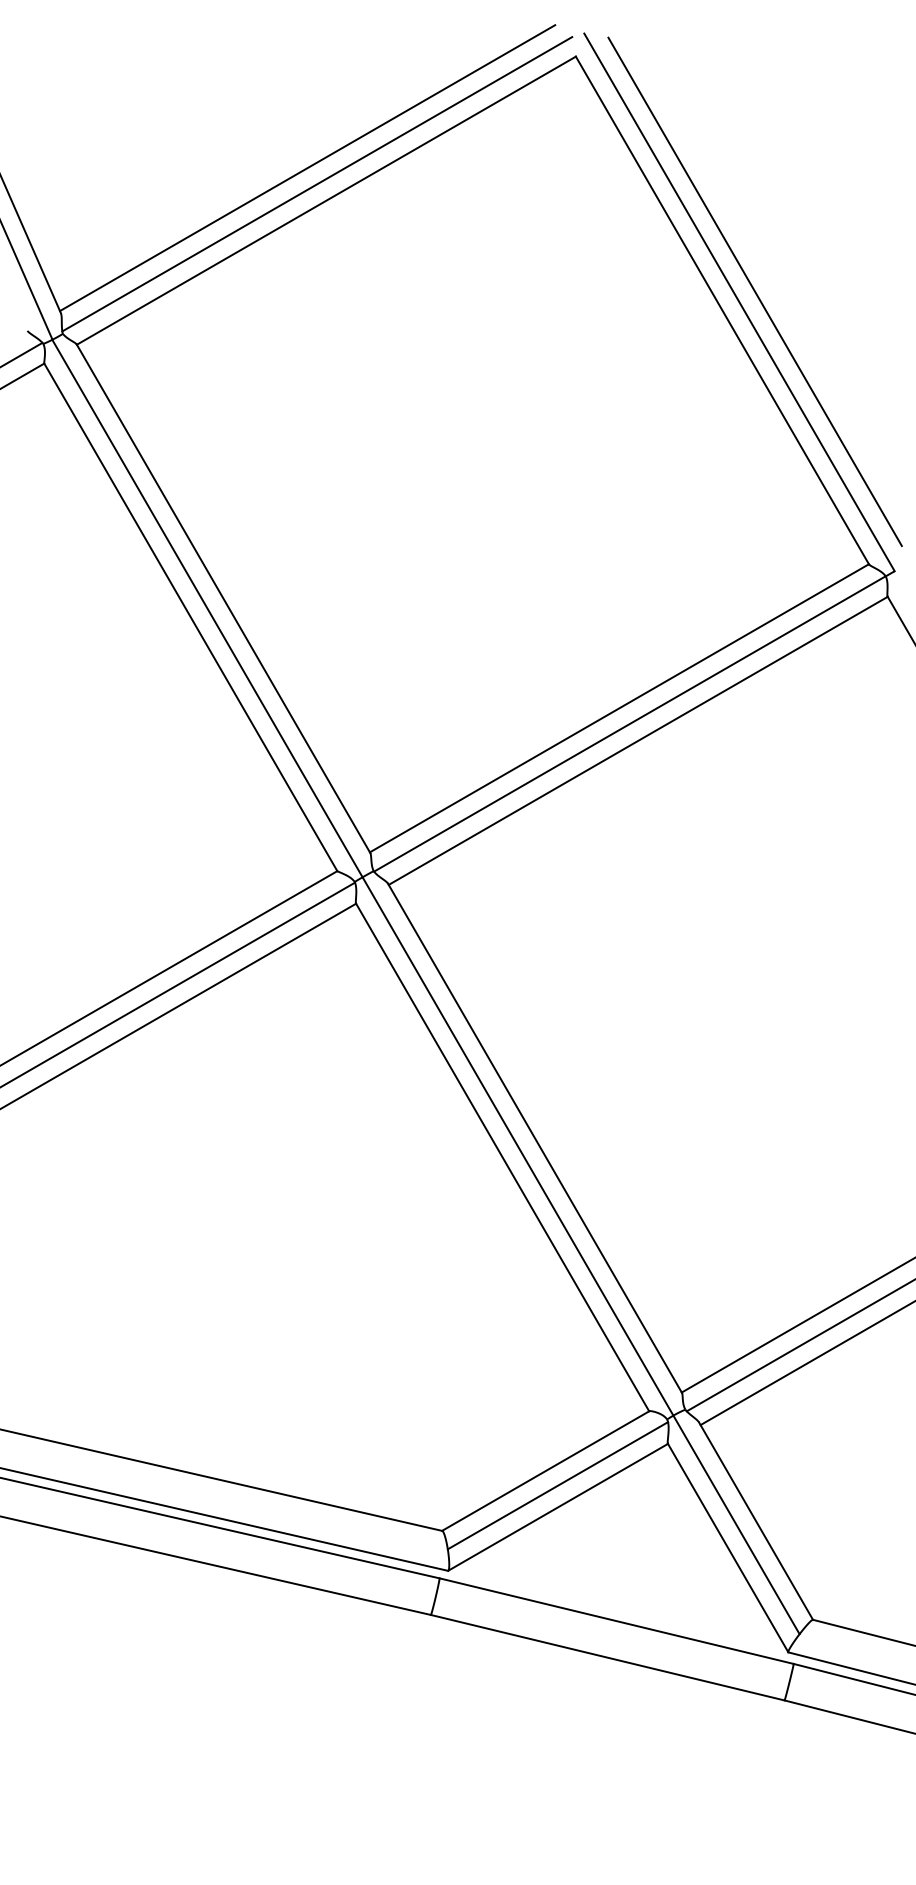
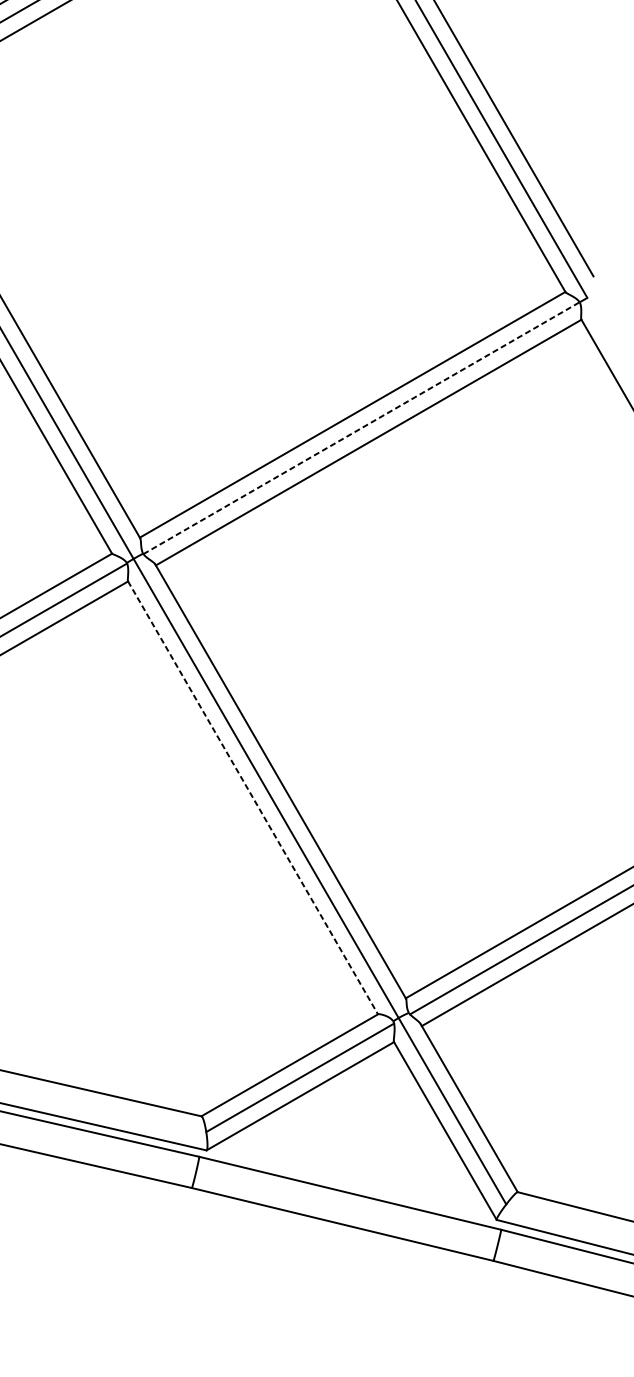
line: (630, 723) -> (362, 427), solid -> dashed
line: (502, 1157) -> (252, 797), solid -> dashed

